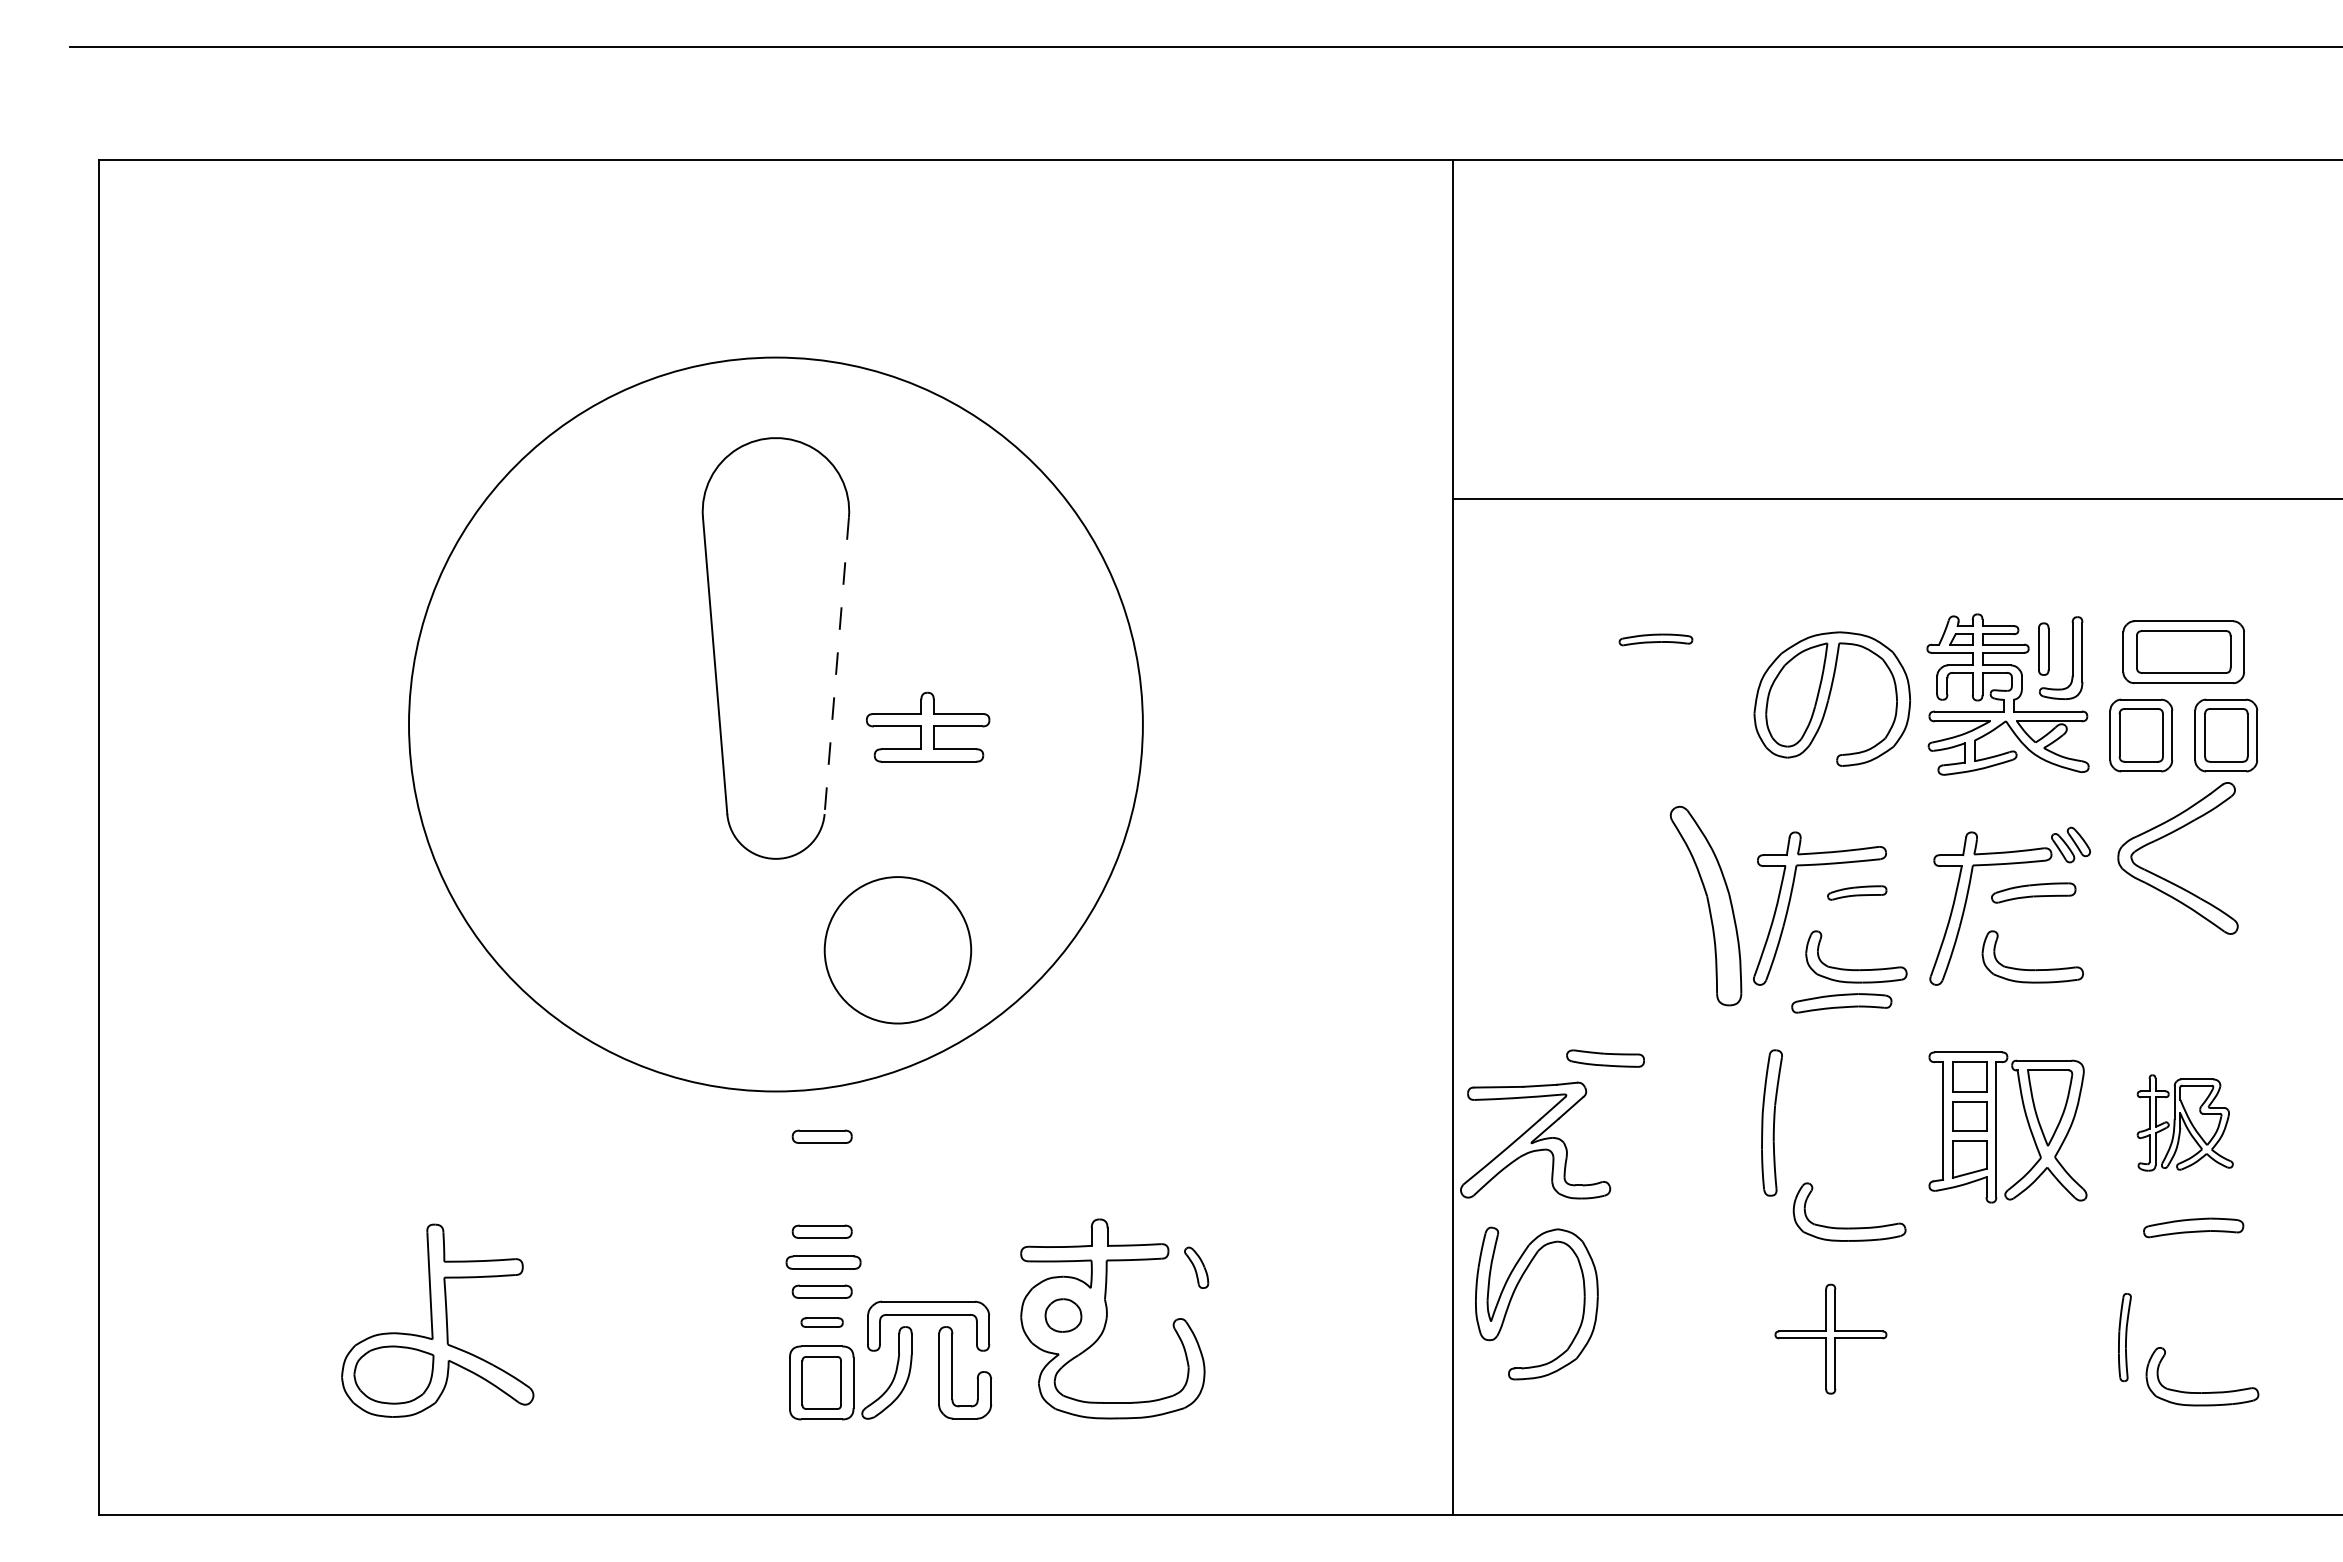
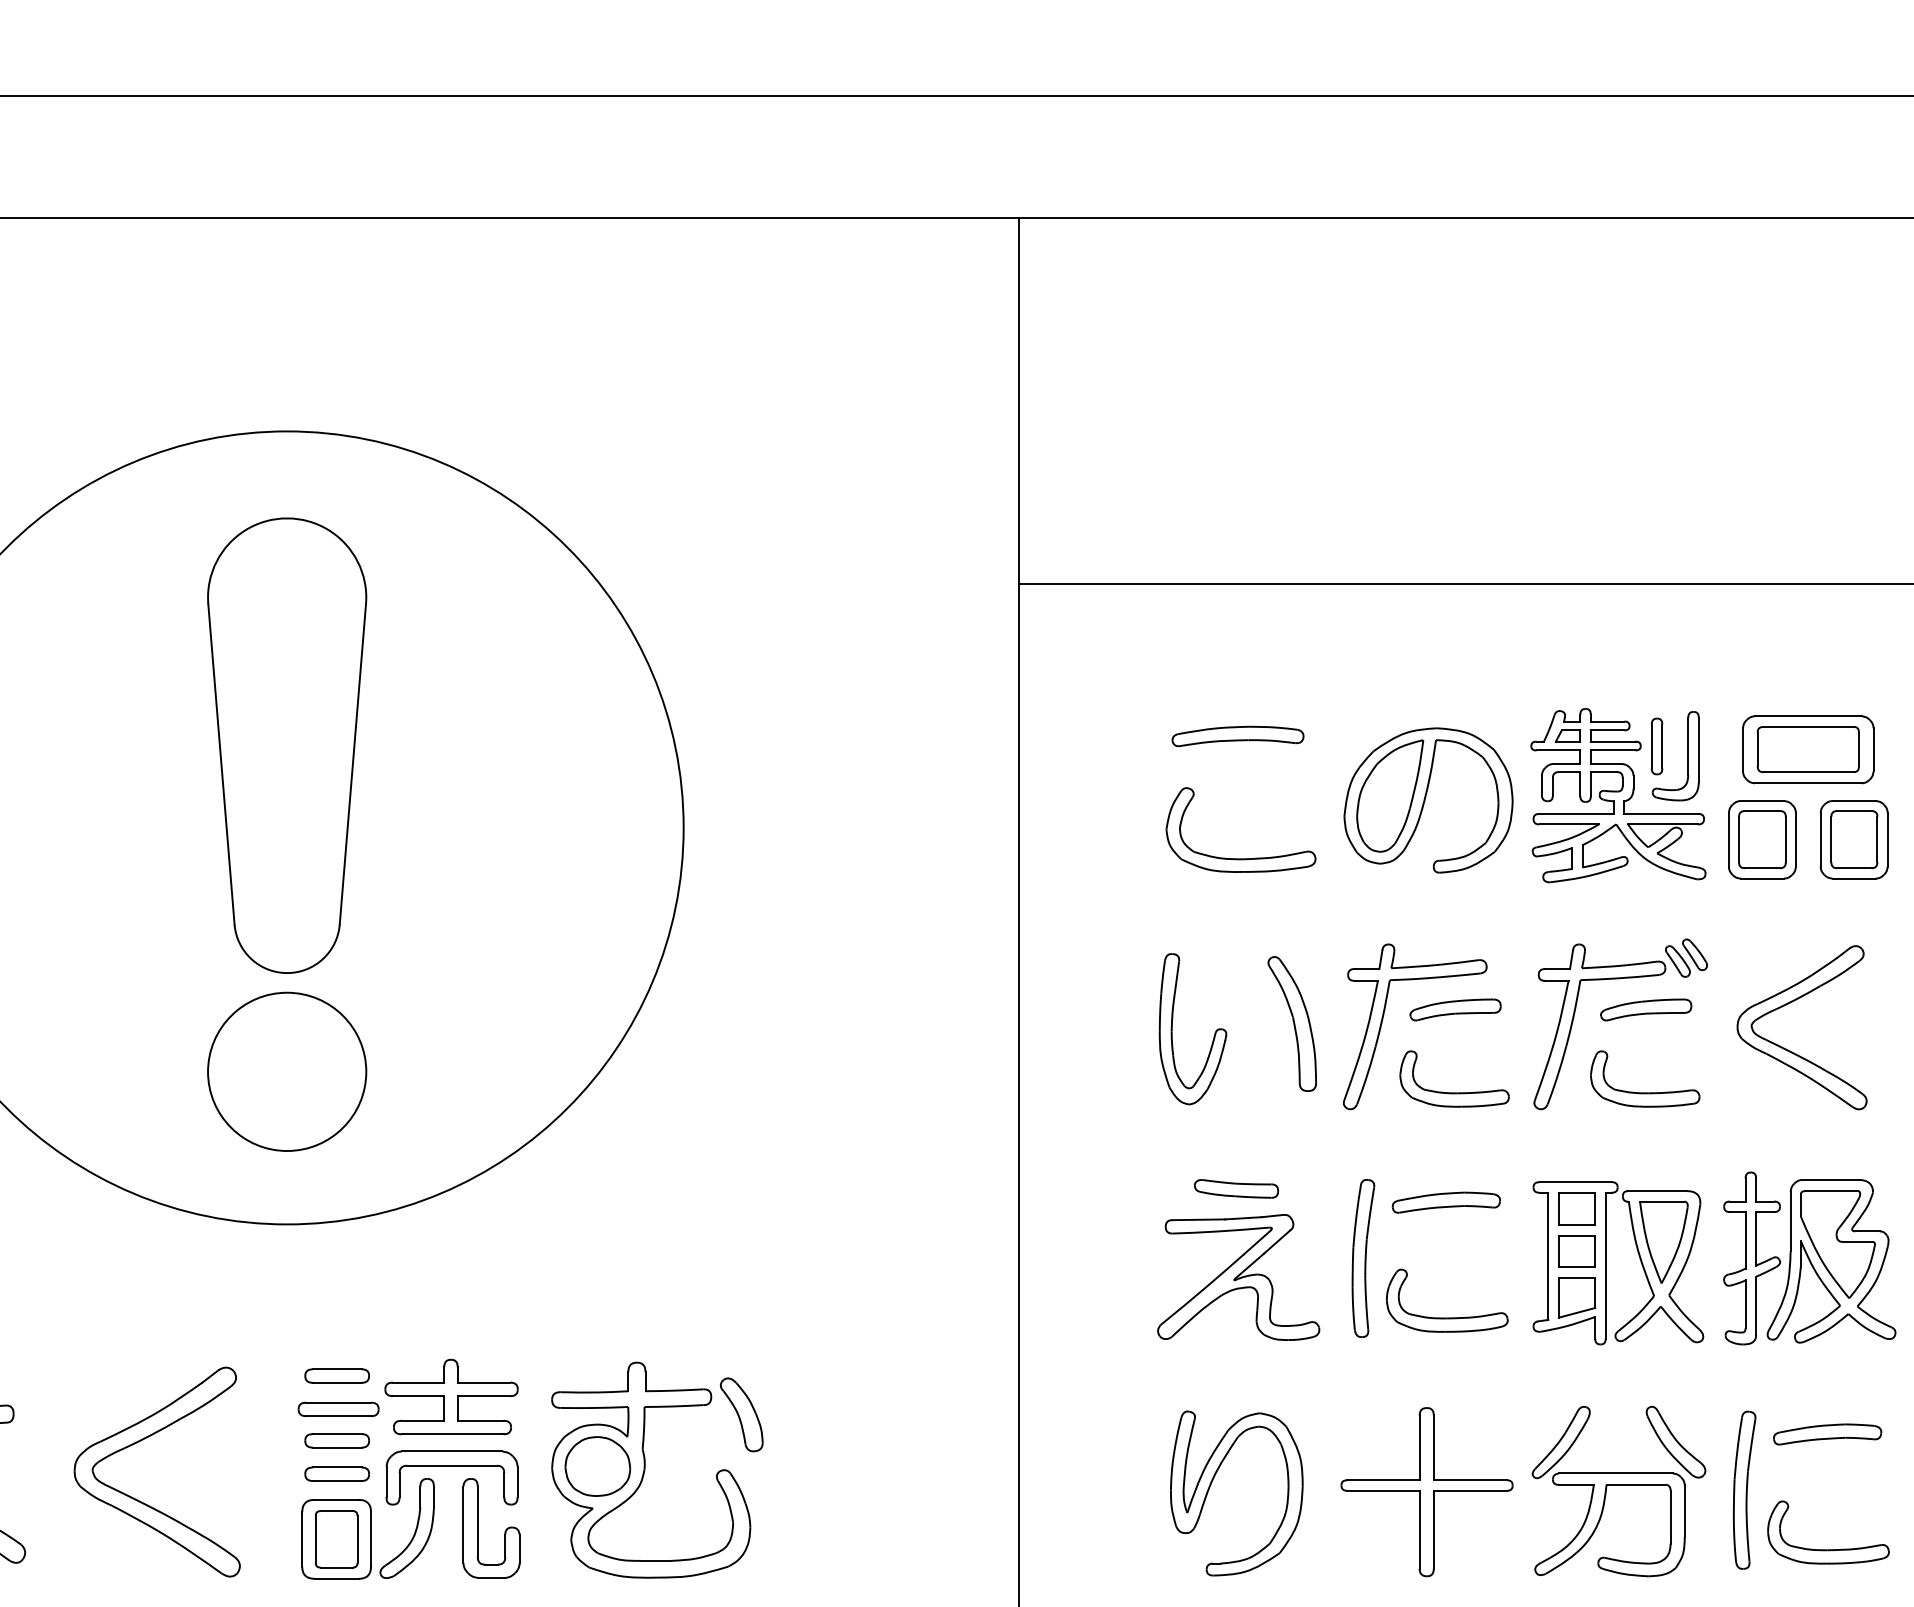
part: (1655, 639) -> (1237, 736), size x1.67
line: (836, 665) -> (352, 764), dashed -> solid
part: (928, 726) -> (451, 1396), moved
part: (1658, 752) -> (1240, 858), added
part: (2167, 879) -> (1790, 1050), moved
part: (1856, 892) -> (1454, 1009), size x1.43
part: (1706, 905) -> (1292, 1023), size x0.62
part: (1595, 910) -> (1172, 1028), added
circle: (897, 950) -> (286, 1072), moved
part: (1841, 1003) -> (1446, 1202), moved
part: (1605, 1058) -> (1236, 1188), moved
part: (2185, 1122) -> (1810, 1257), size x1.67
part: (821, 1136) -> (336, 1273), removed
part: (1535, 1140) -> (1238, 1277), moved
part: (1849, 1227) -> (1447, 1317), moved
part: (2193, 1227) -> (1827, 1434), moved
part: (1196, 1267) -> (741, 1414), size x1.67
part: (1514, 1293) -> (1212, 1482), moved
part: (1063, 1315) -> (597, 1466), size x1.67
part: (821, 1322) -> (336, 1474), size x1.43
part: (2124, 1337) -> (1744, 1490), size x1.67
part: (1830, 1338) -> (1426, 1491), size x1.43
part: (2008, 1338) -> (1618, 1491), added
part: (642, 1348) -> (142, 1502), added

